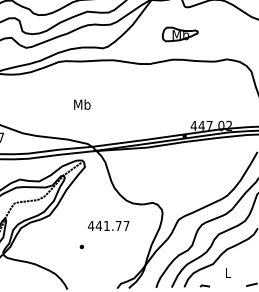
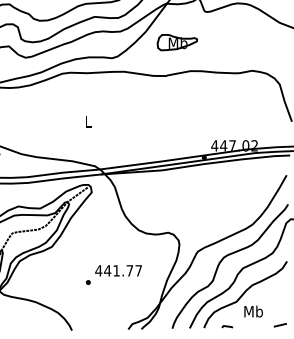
part: (179, 34) -> (176, 42), moved
text: (82, 104) -> (88, 121), Mb -> L
text: (108, 225) -> (118, 270), moved
text: (228, 272) -> (253, 311), L -> Mb

